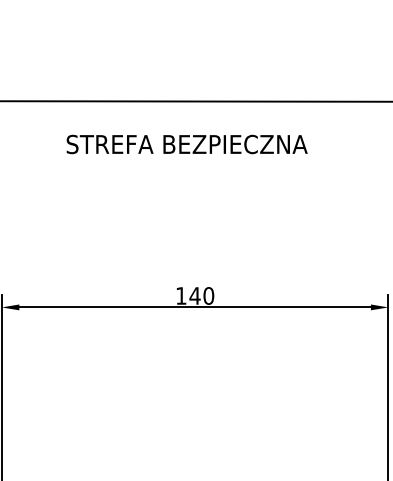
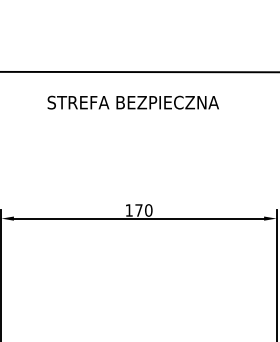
text: (194, 295) -> (138, 210), 140 -> 170

